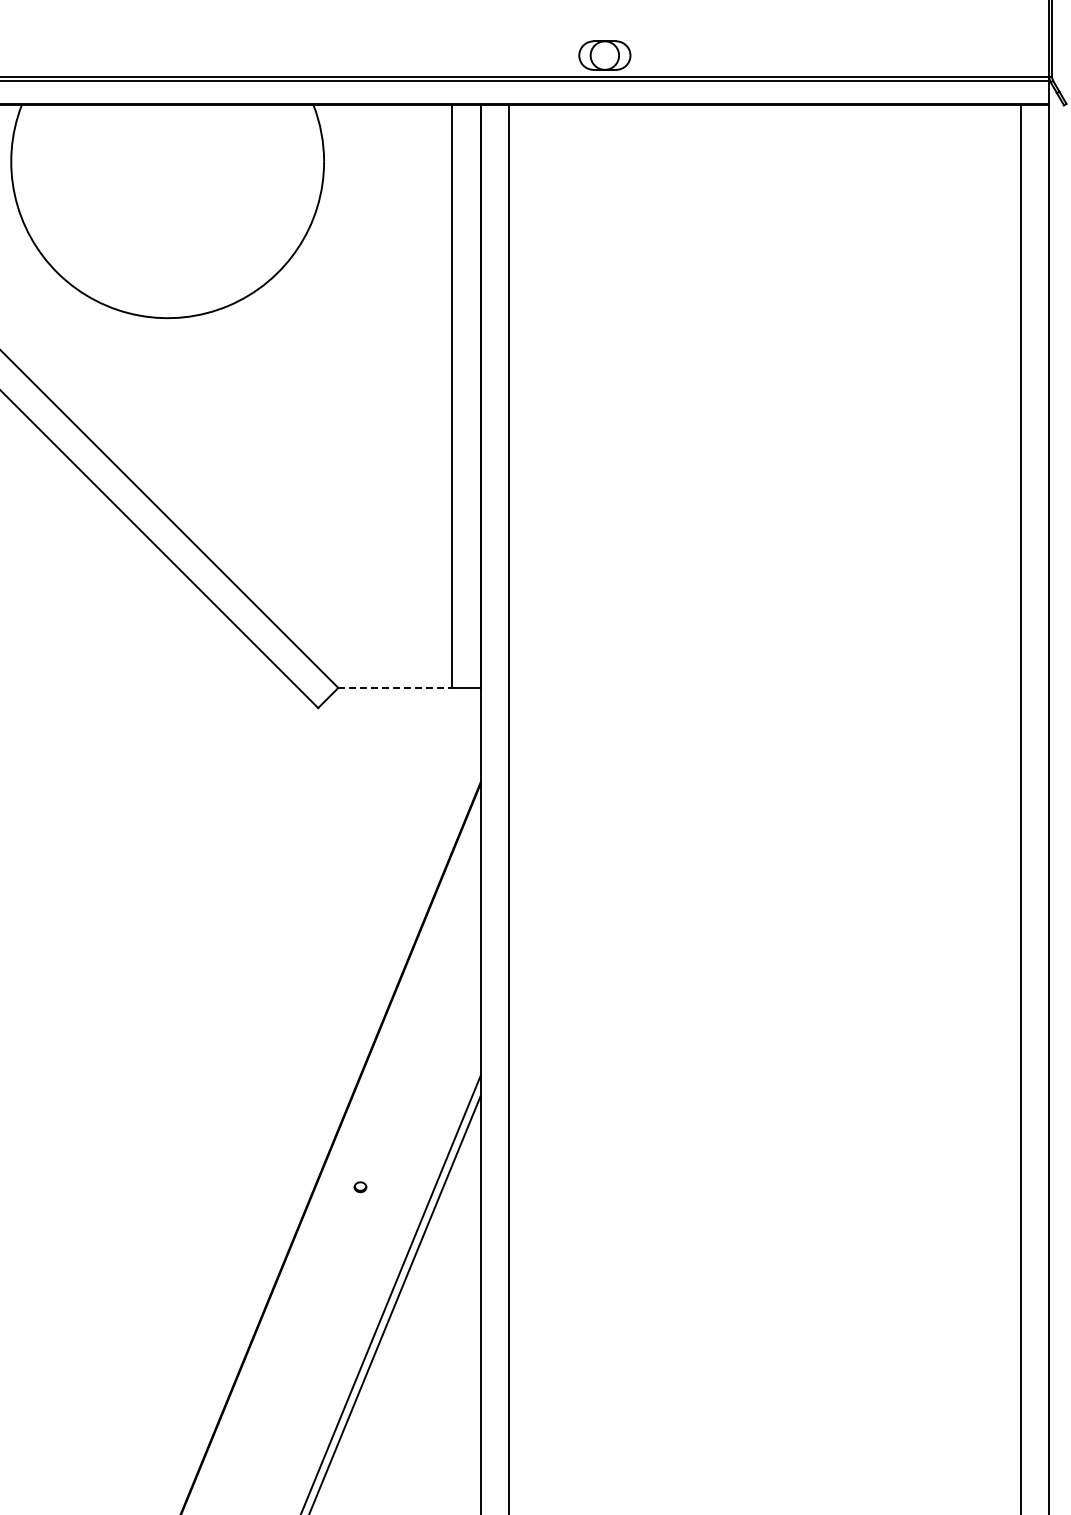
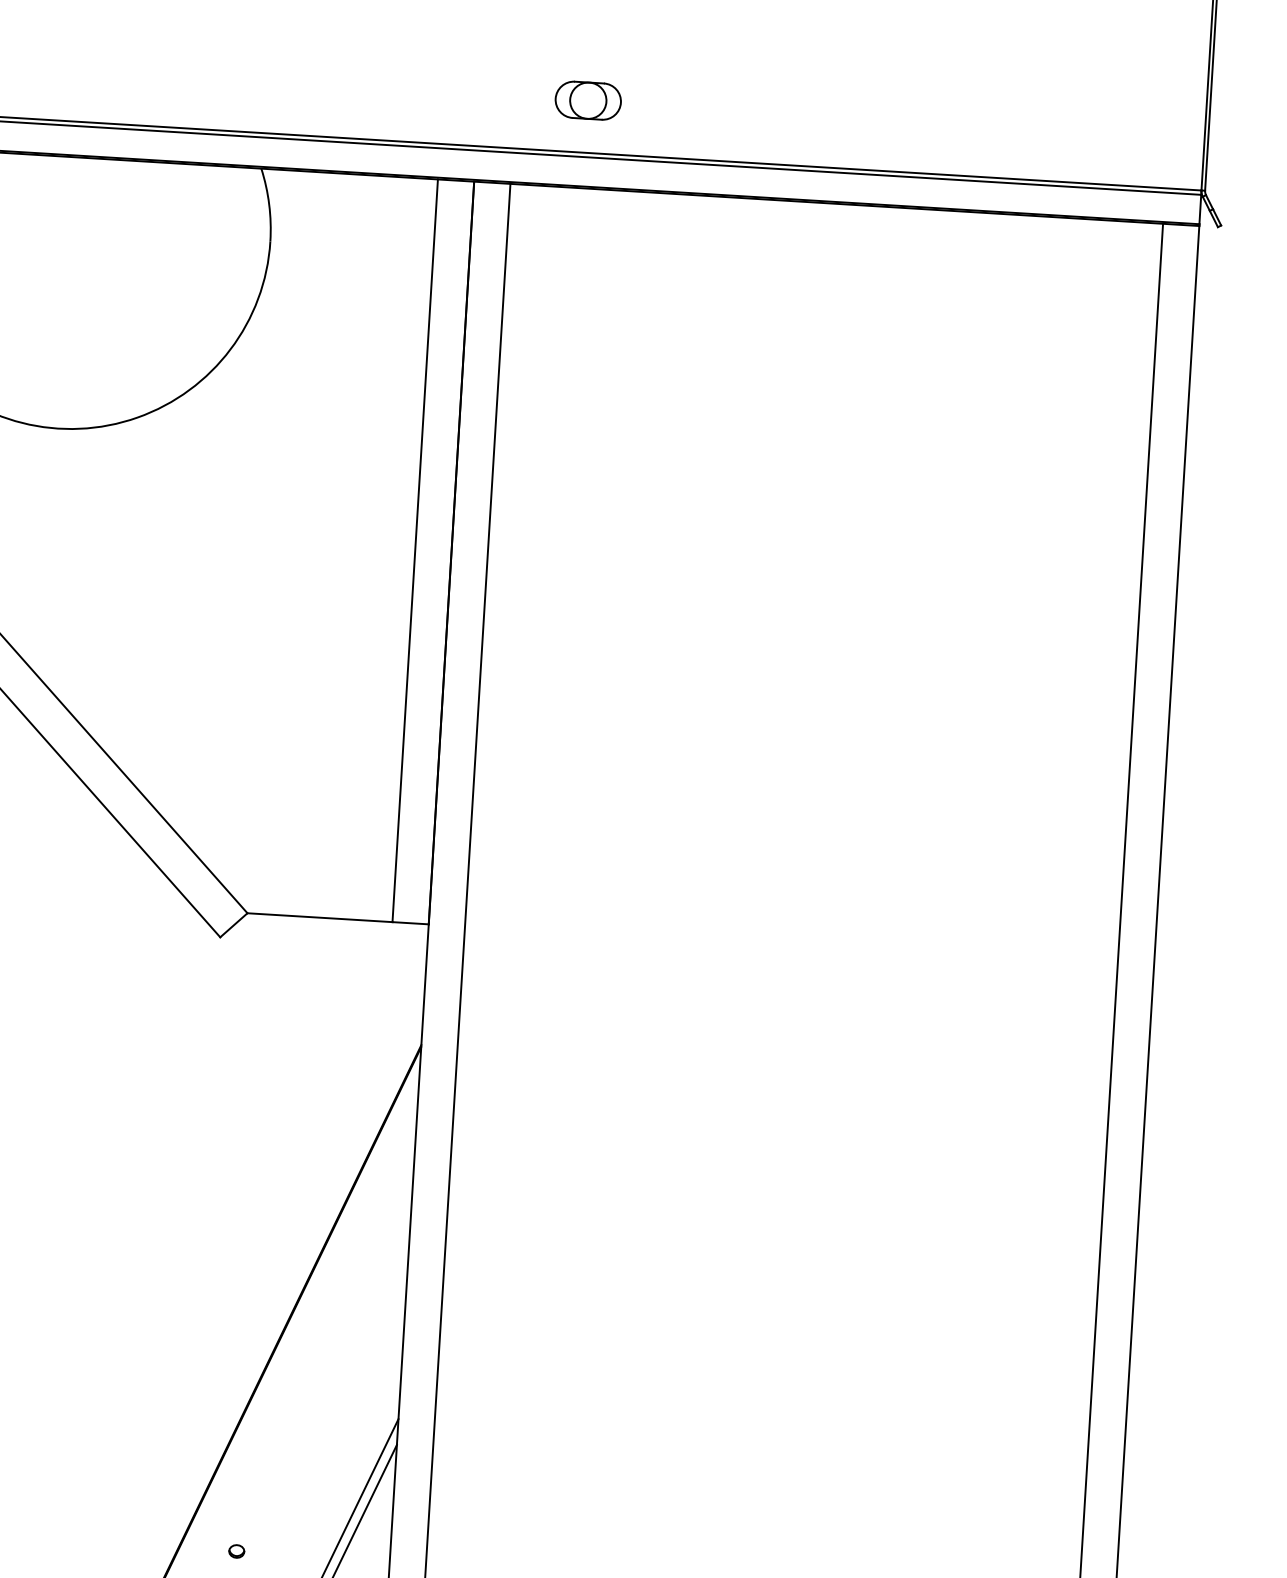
part: (604, 55) -> (587, 100), moved
line: (395, 687) -> (320, 917), dashed -> solid

